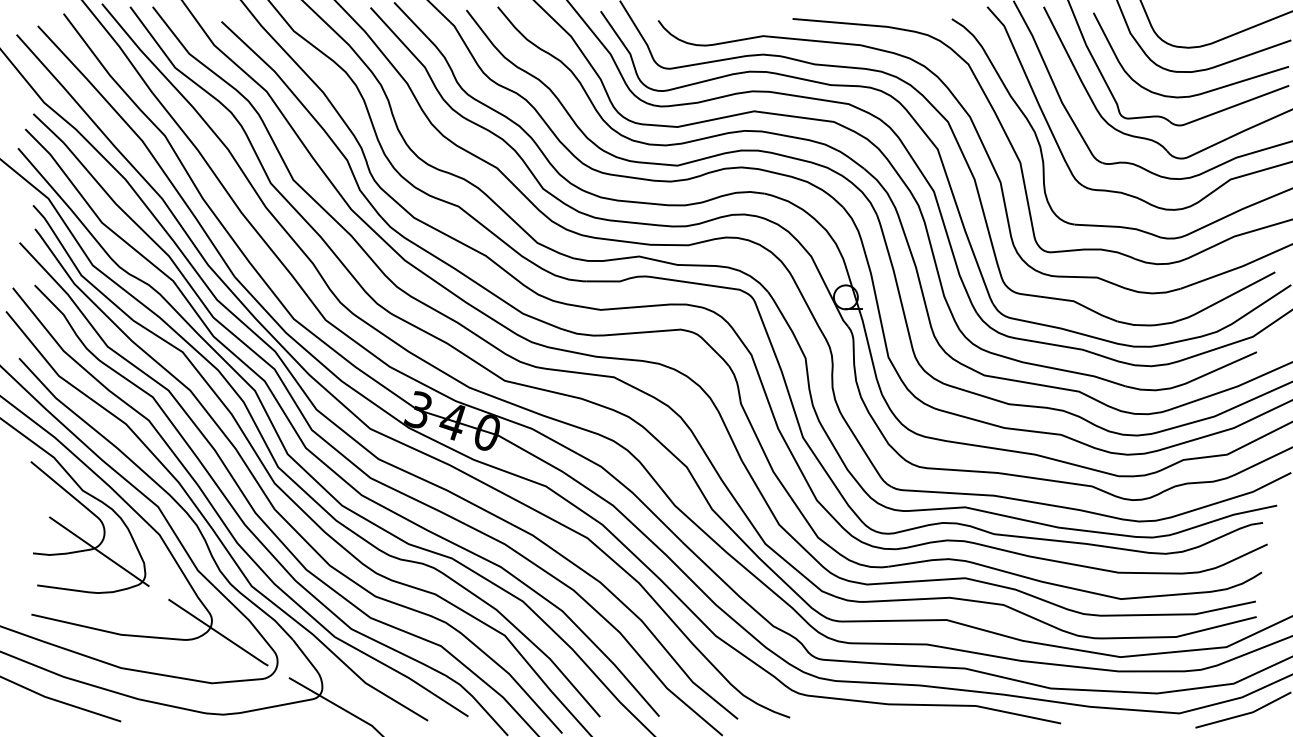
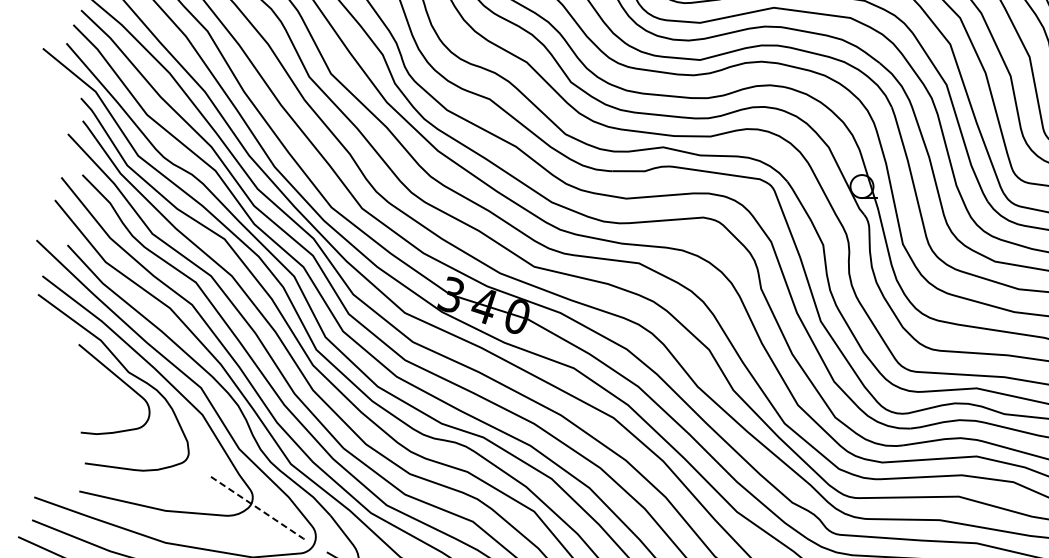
line: (99, 551) -> (144, 430), removed
line: (219, 633) -> (260, 509), solid -> dashed

